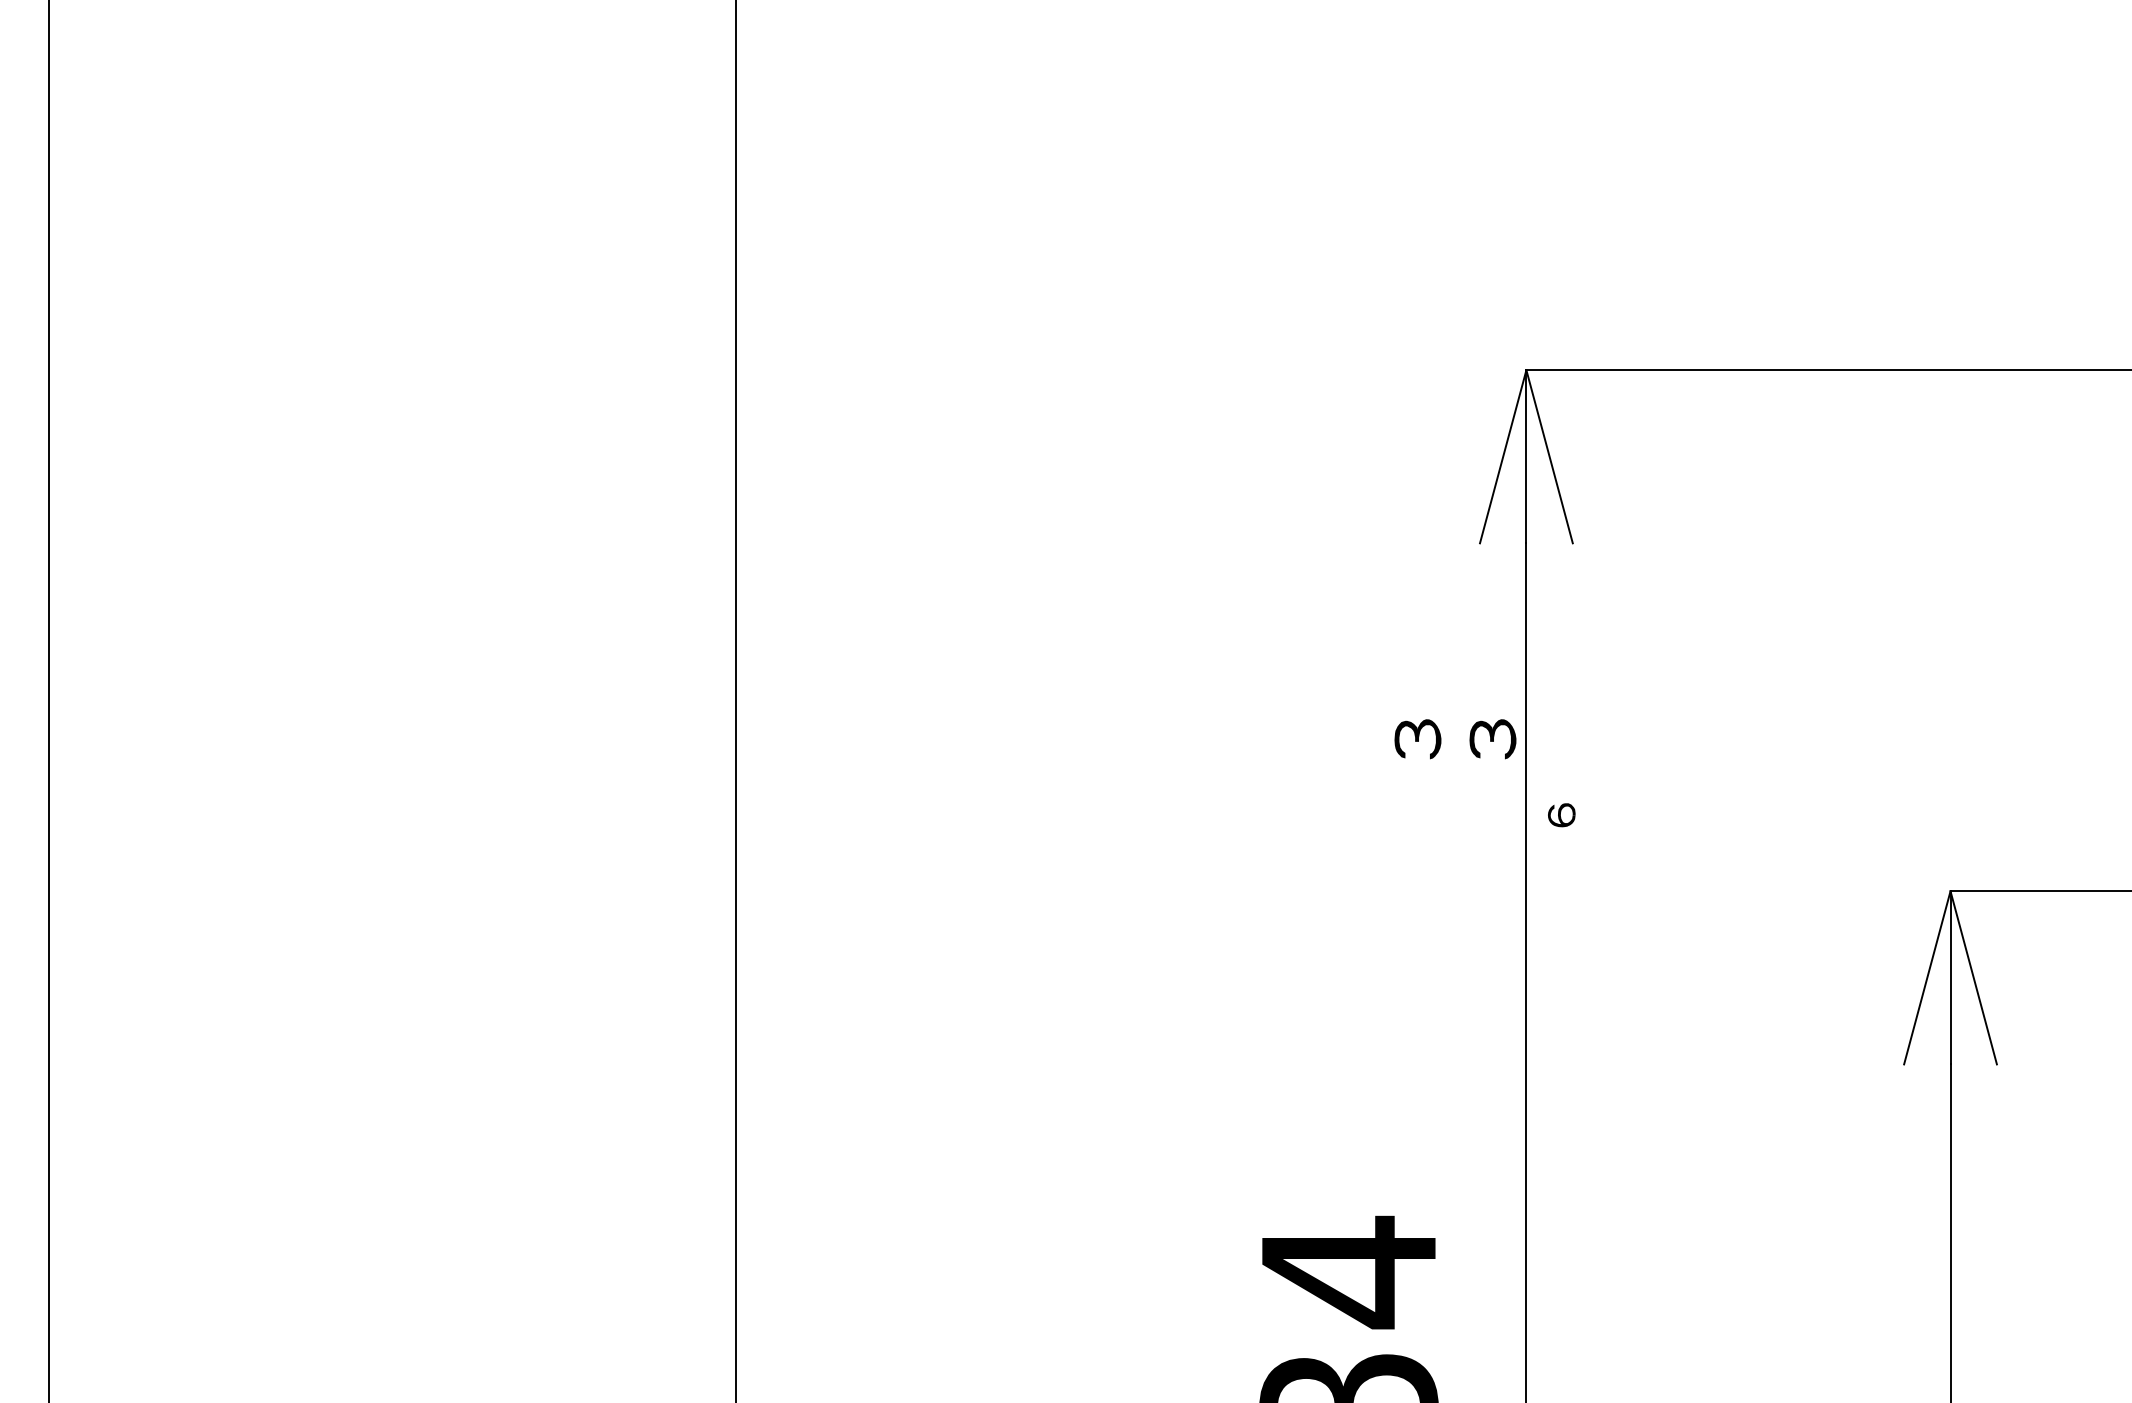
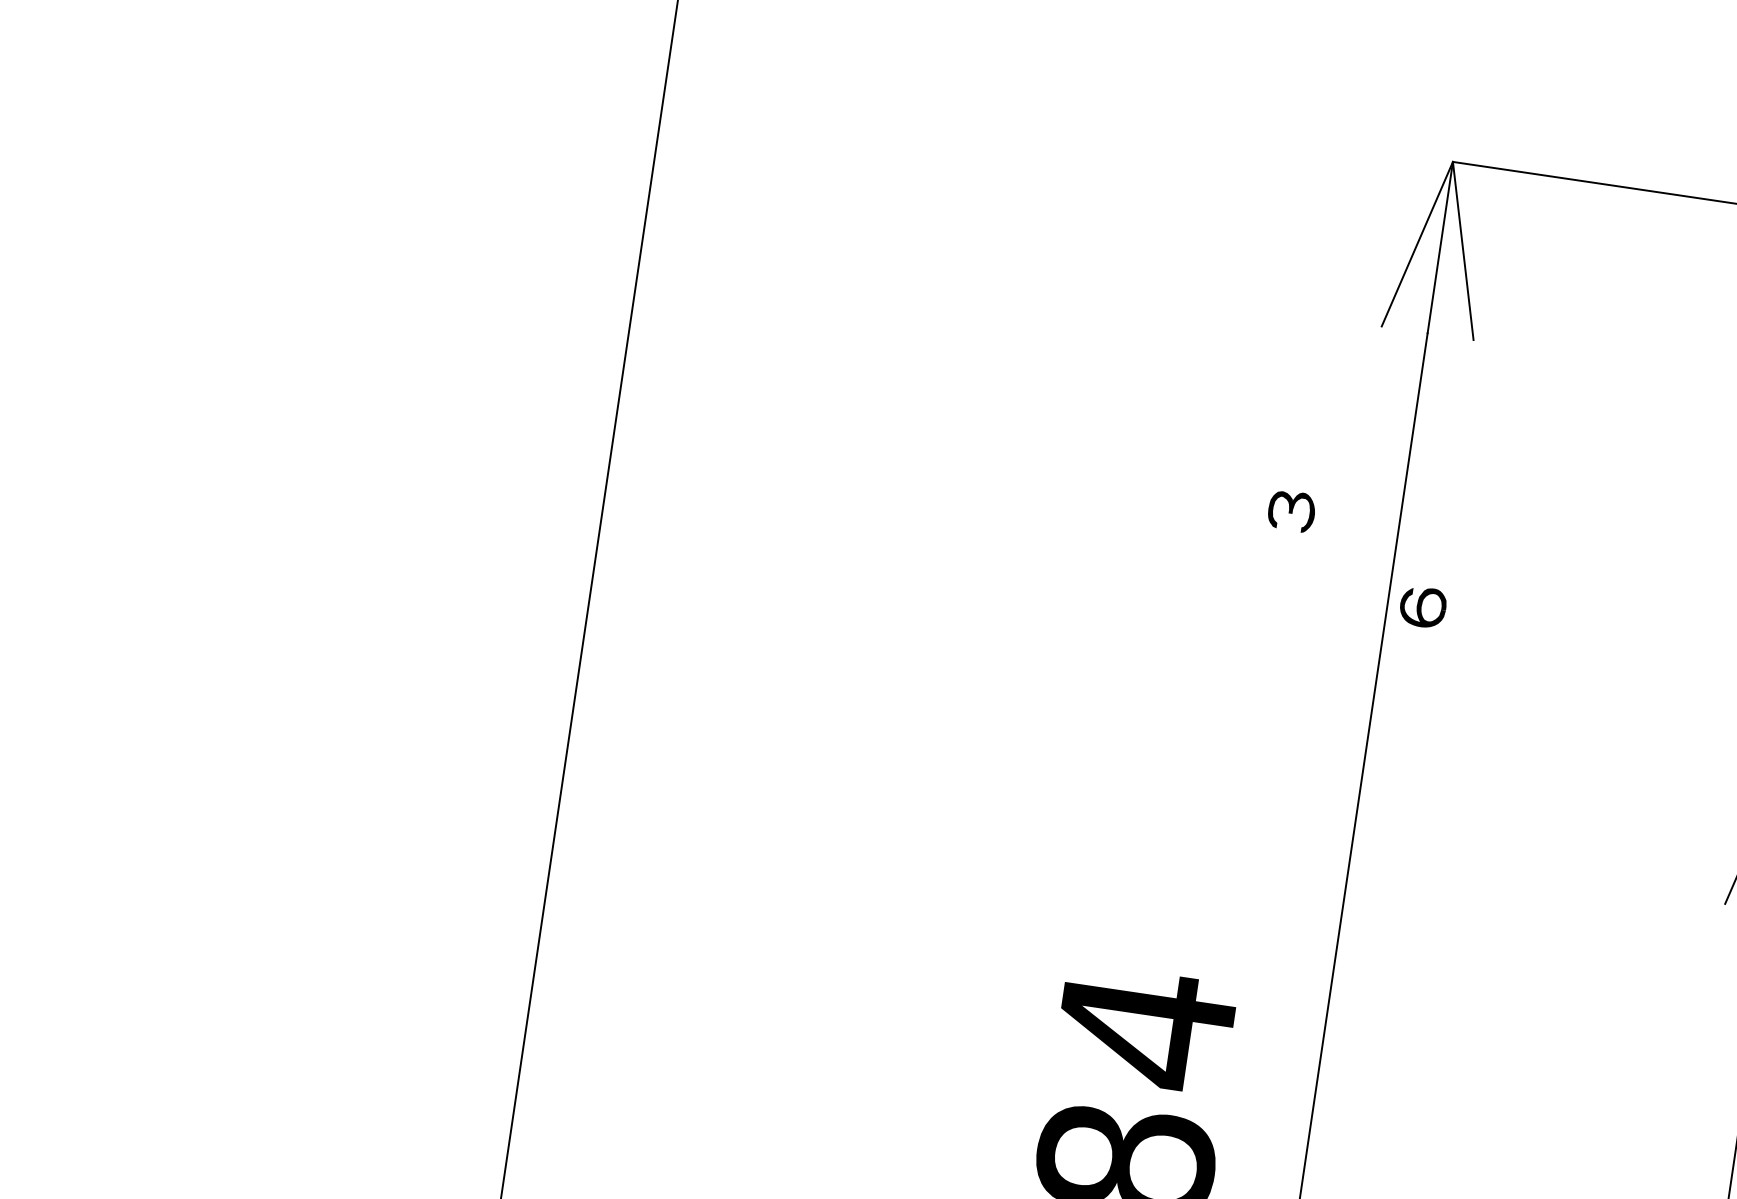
part: (1492, 739) -> (1365, 522), removed
part: (1561, 815) -> (1422, 607), size x1.67

